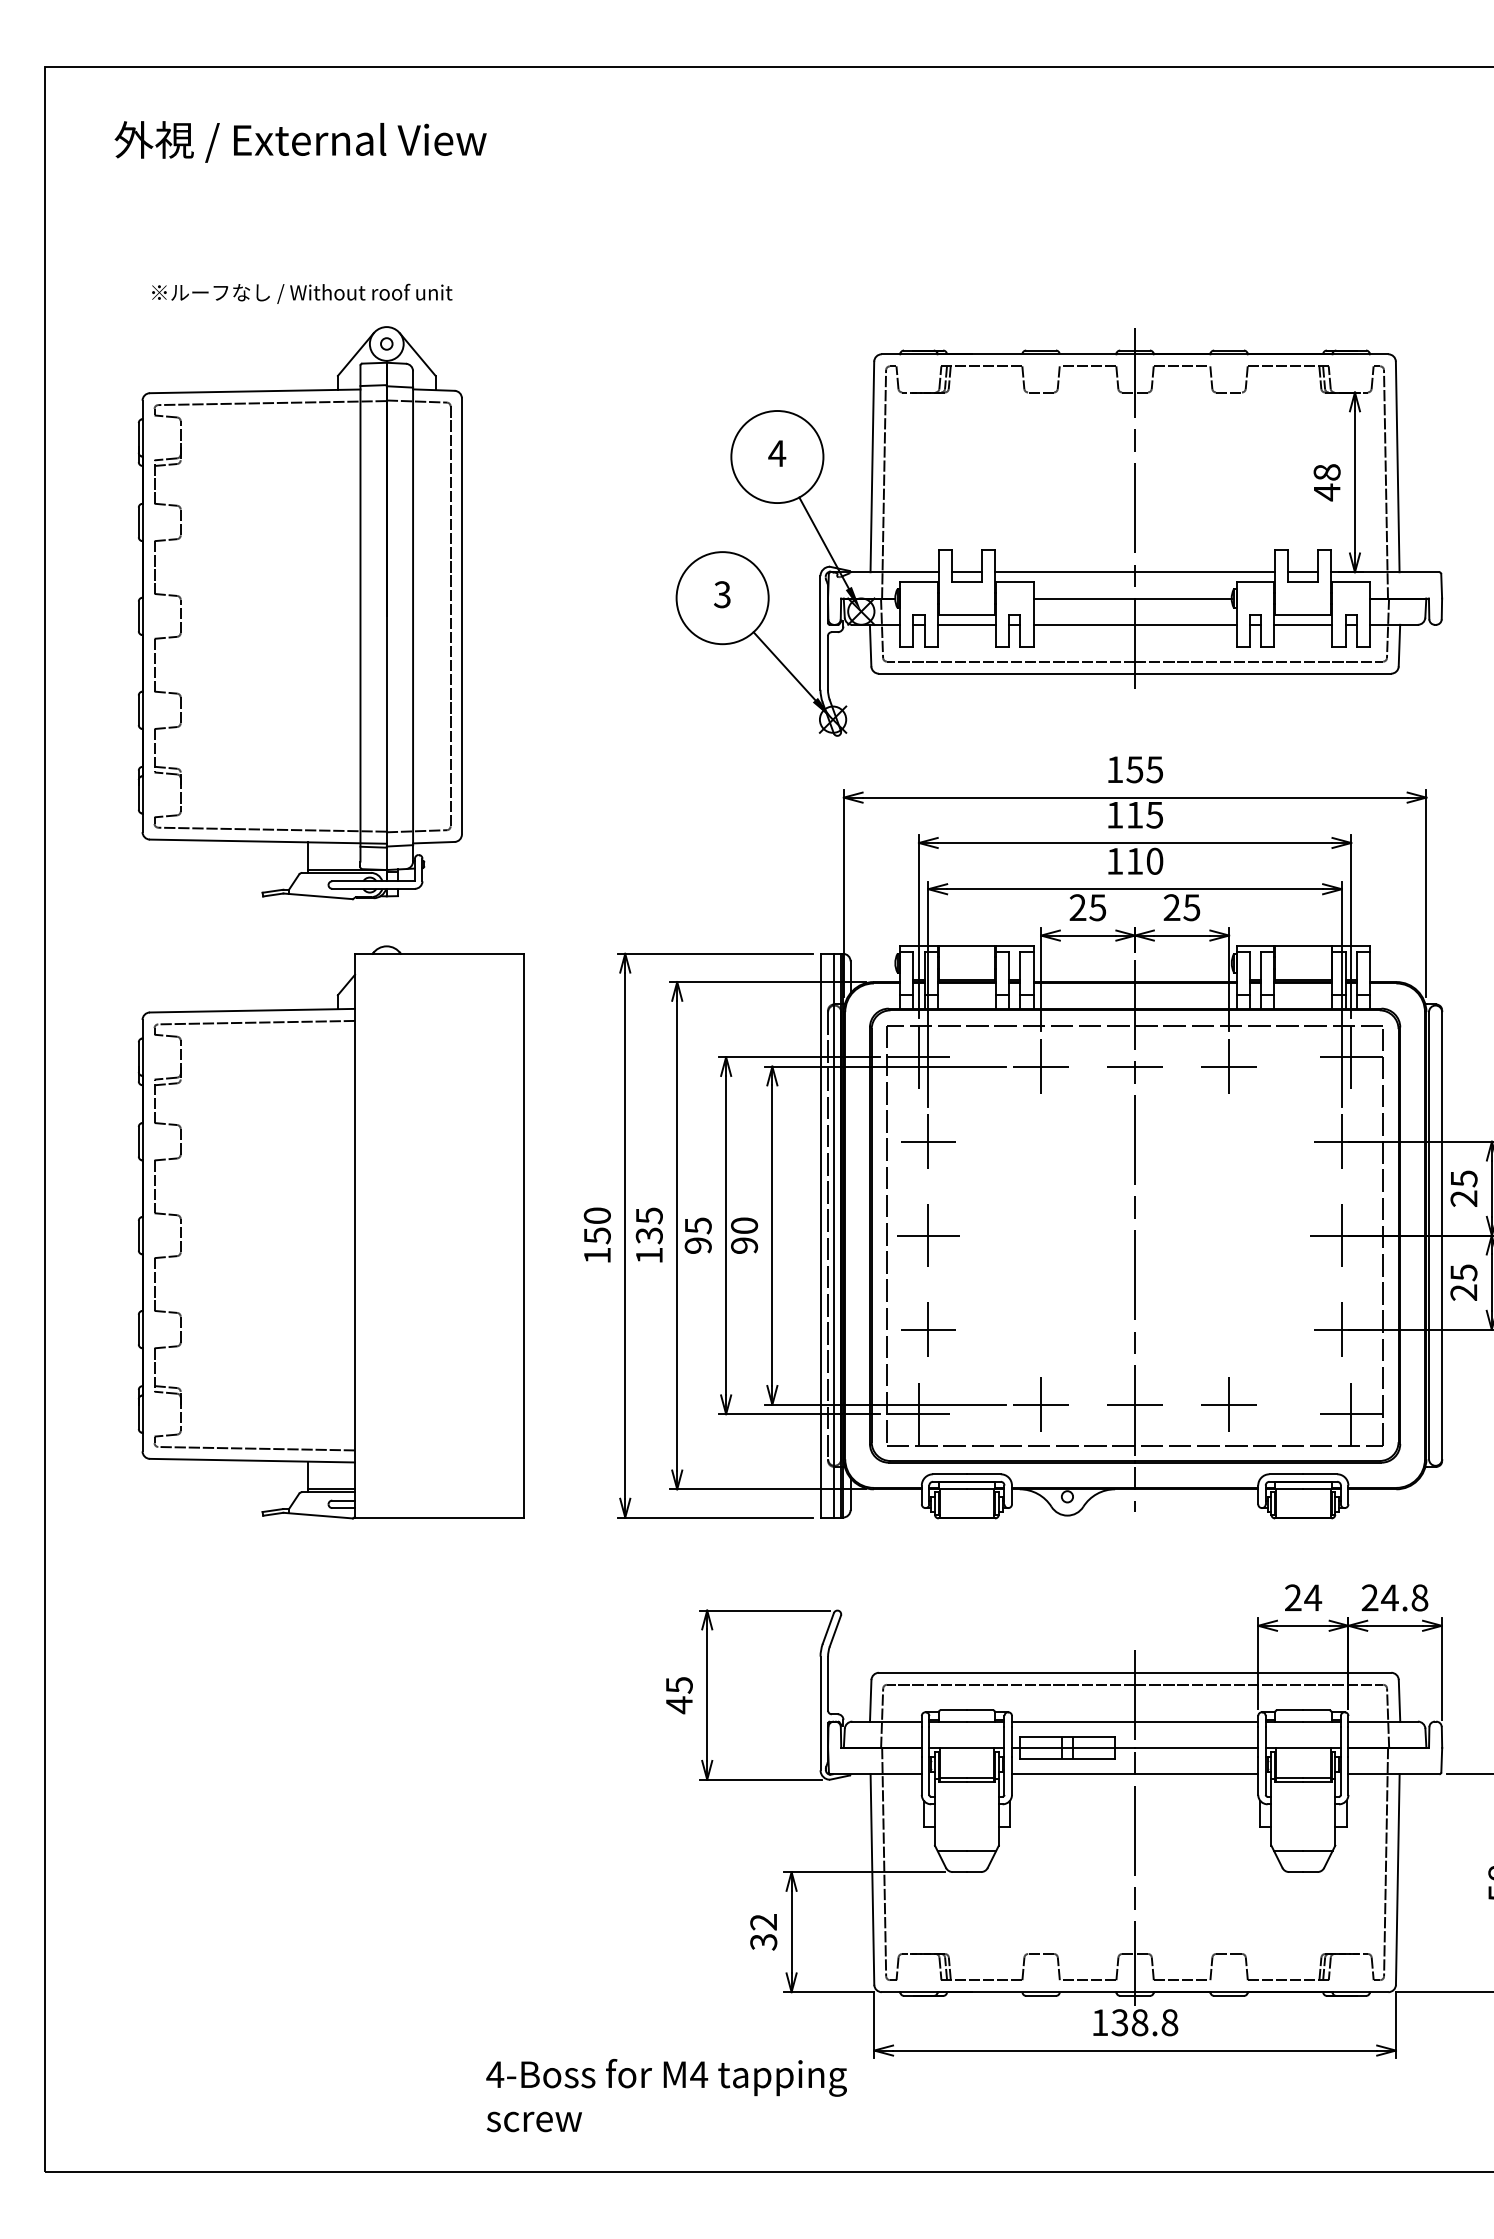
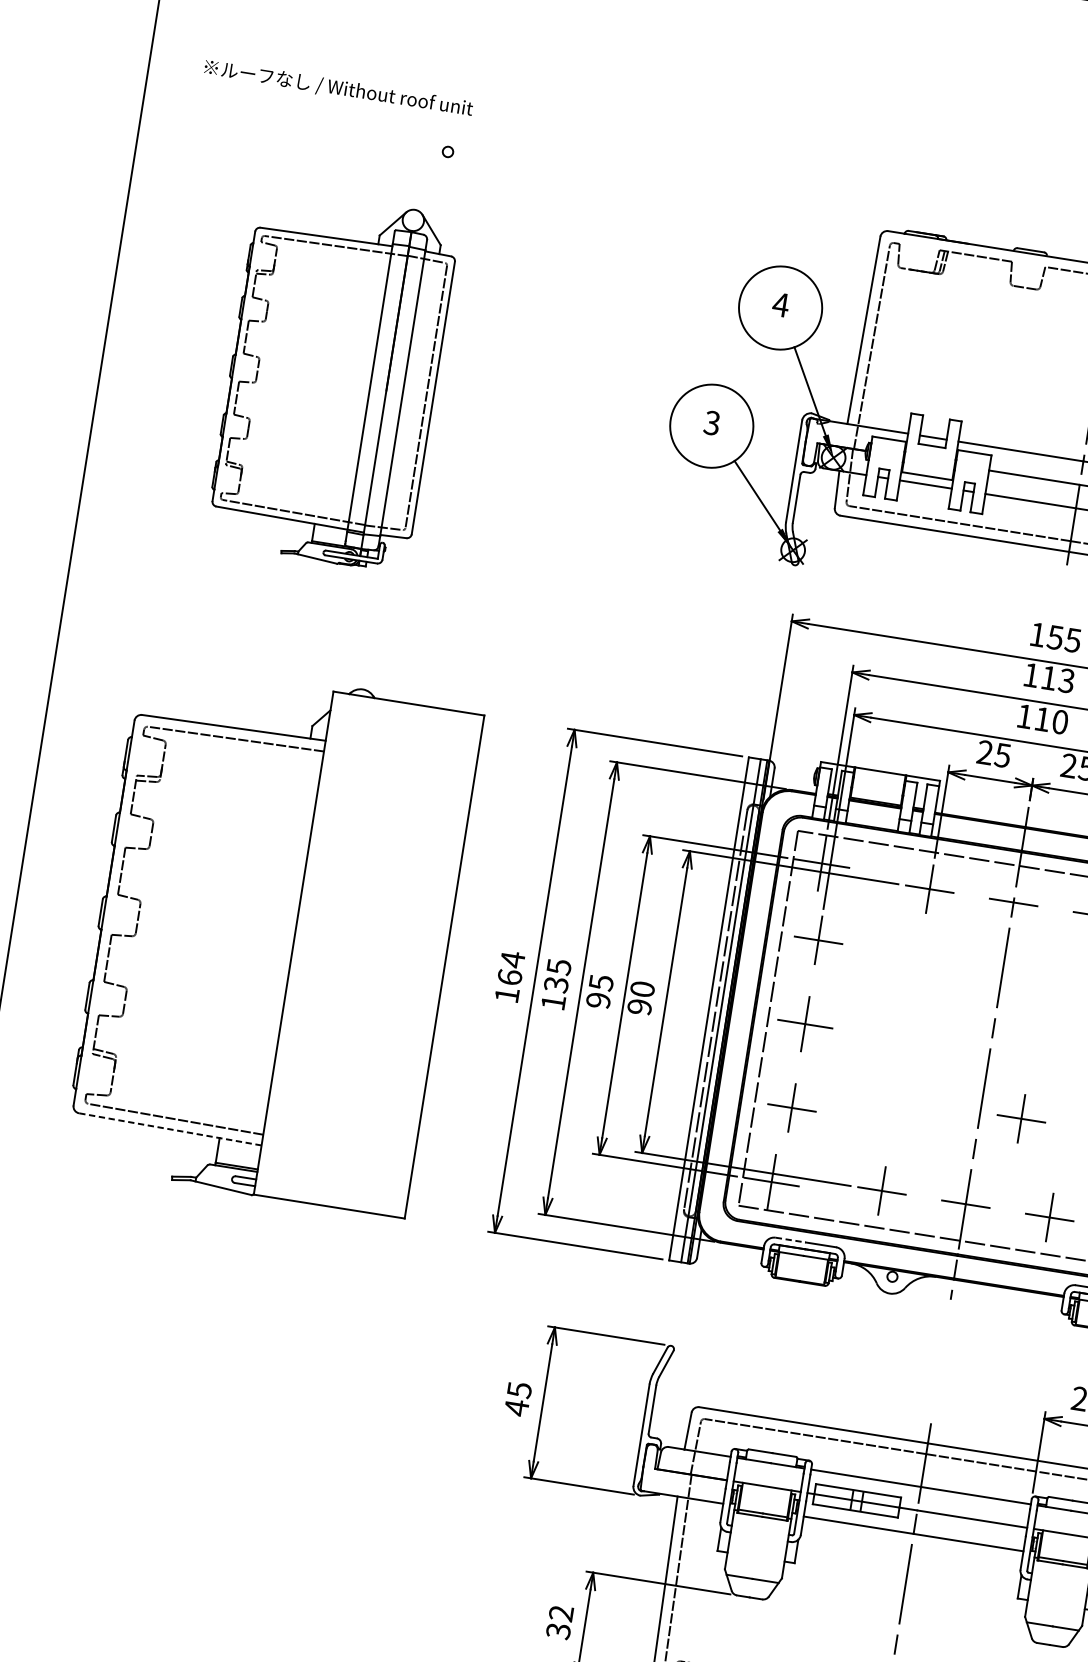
text: (302, 293) -> (338, 88), moved
part: (299, 613) -> (332, 380), size x0.7
text: (1154, 814) -> (1066, 680), 115 -> 113
text: (596, 1225) -> (510, 968), 150 -> 164
part: (1180, 1301) -> (1020, 1118), added
line: (252, 1460) -> (170, 1129), solid -> dashed
line: (949, 1474) -> (790, 1240), solid -> dashed

